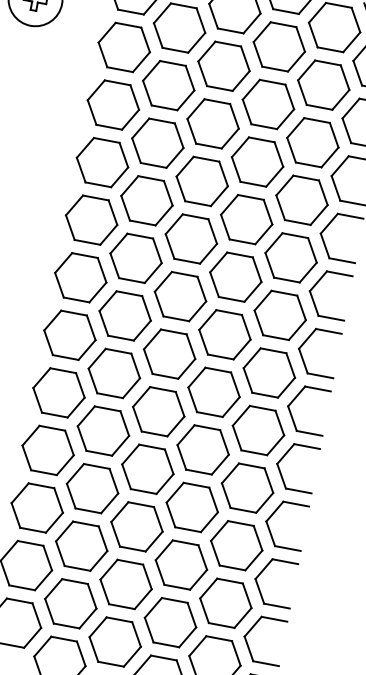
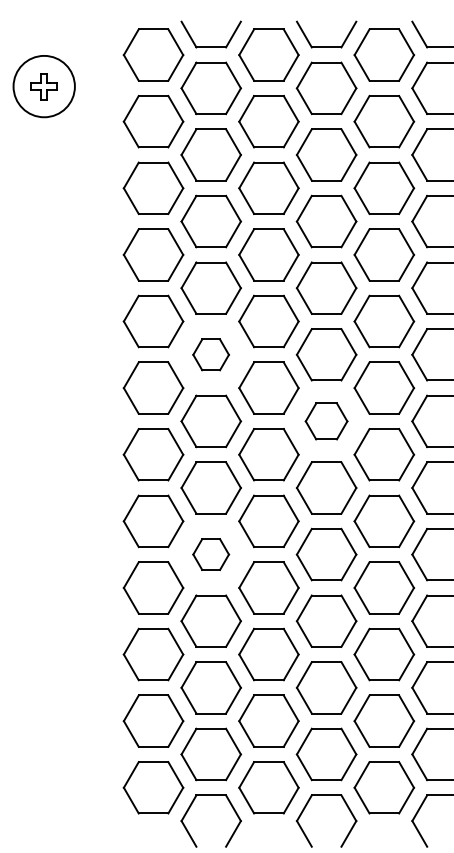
part: (135, 257) -> (210, 354), size x0.6
part: (224, 334) -> (326, 421), size x0.7
part: (102, 430) -> (210, 554), size x0.6

